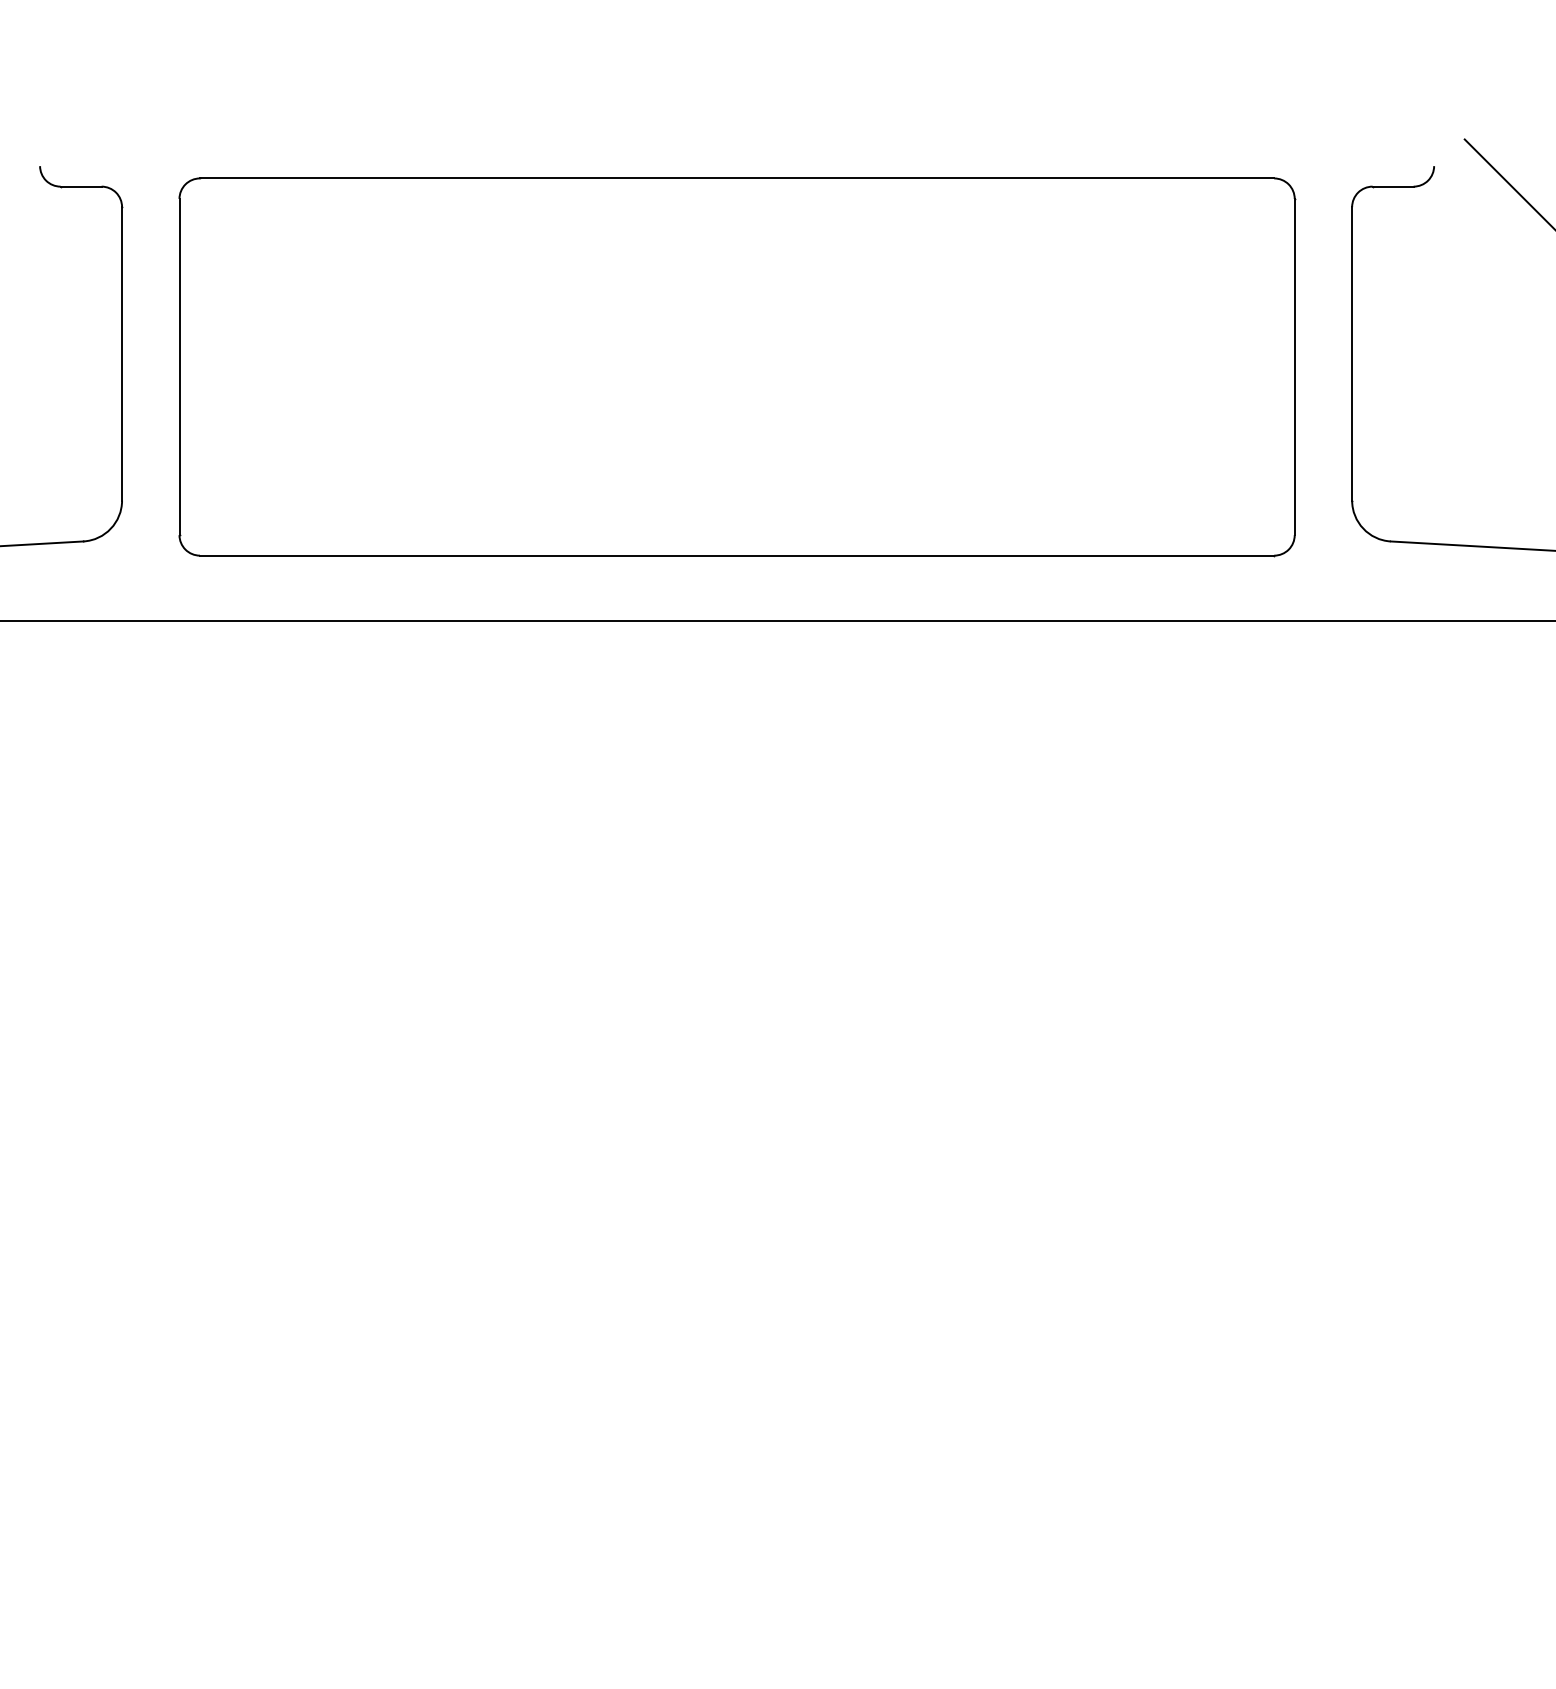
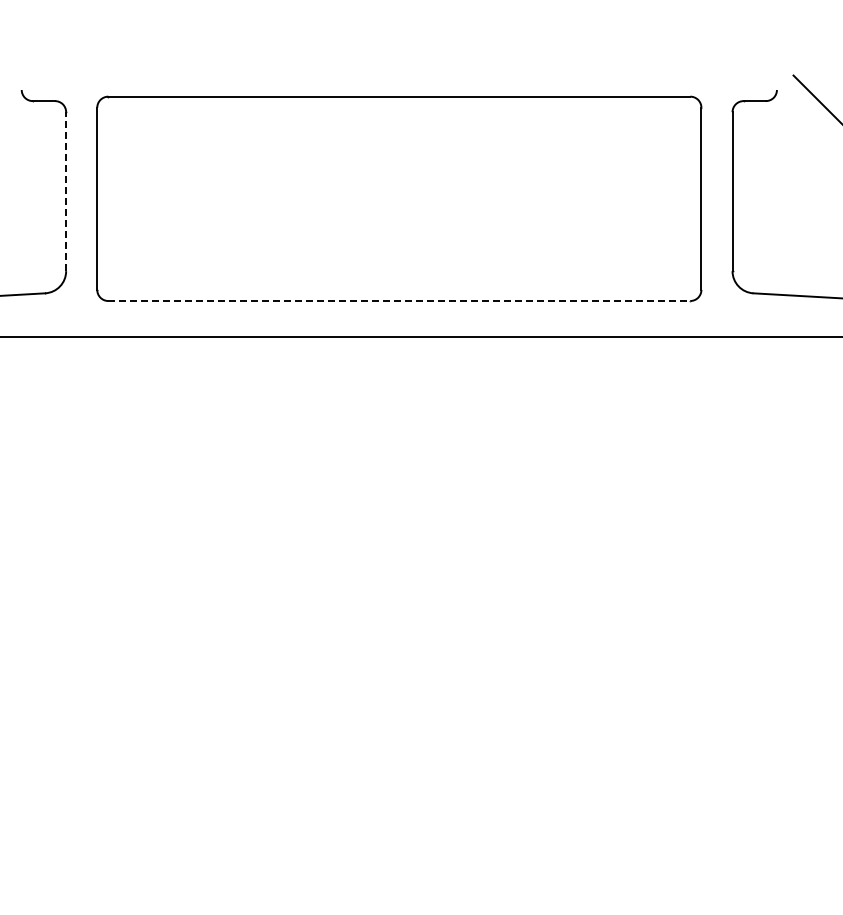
line: (122, 353) -> (66, 191), solid -> dashed
line: (737, 556) -> (399, 301), solid -> dashed

